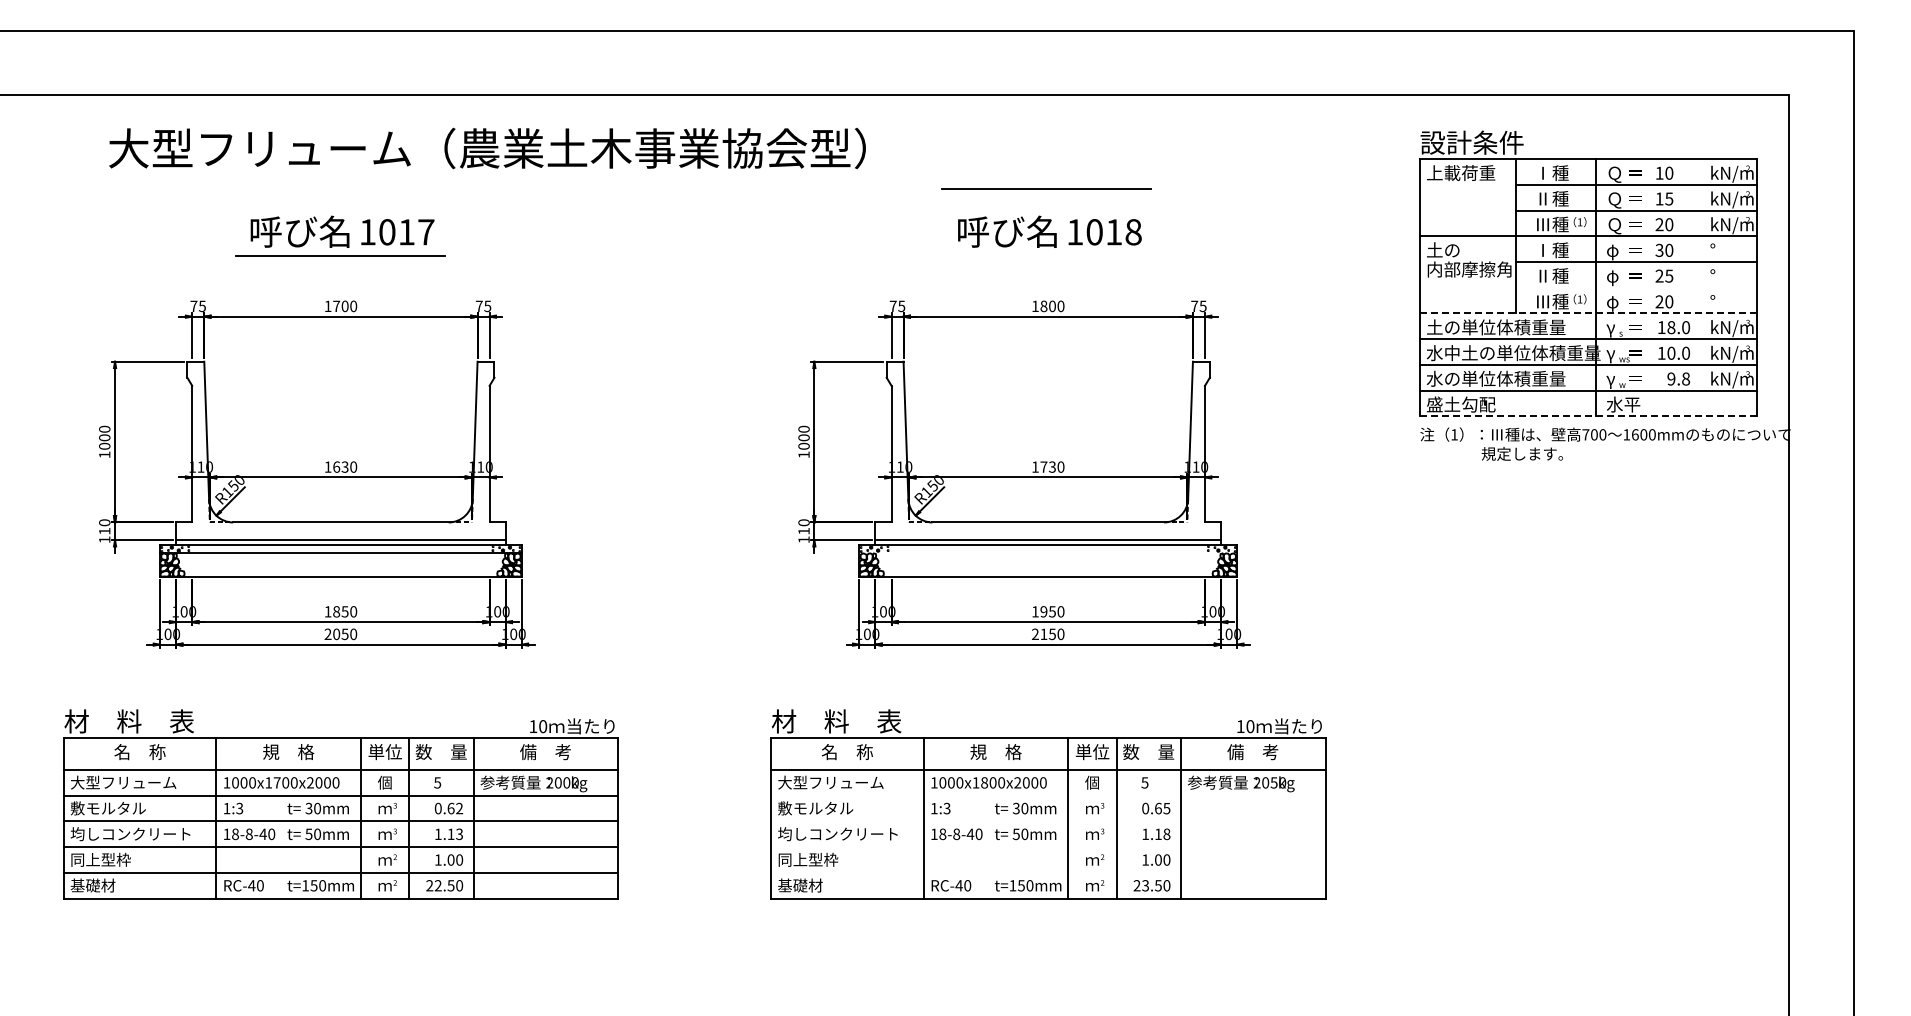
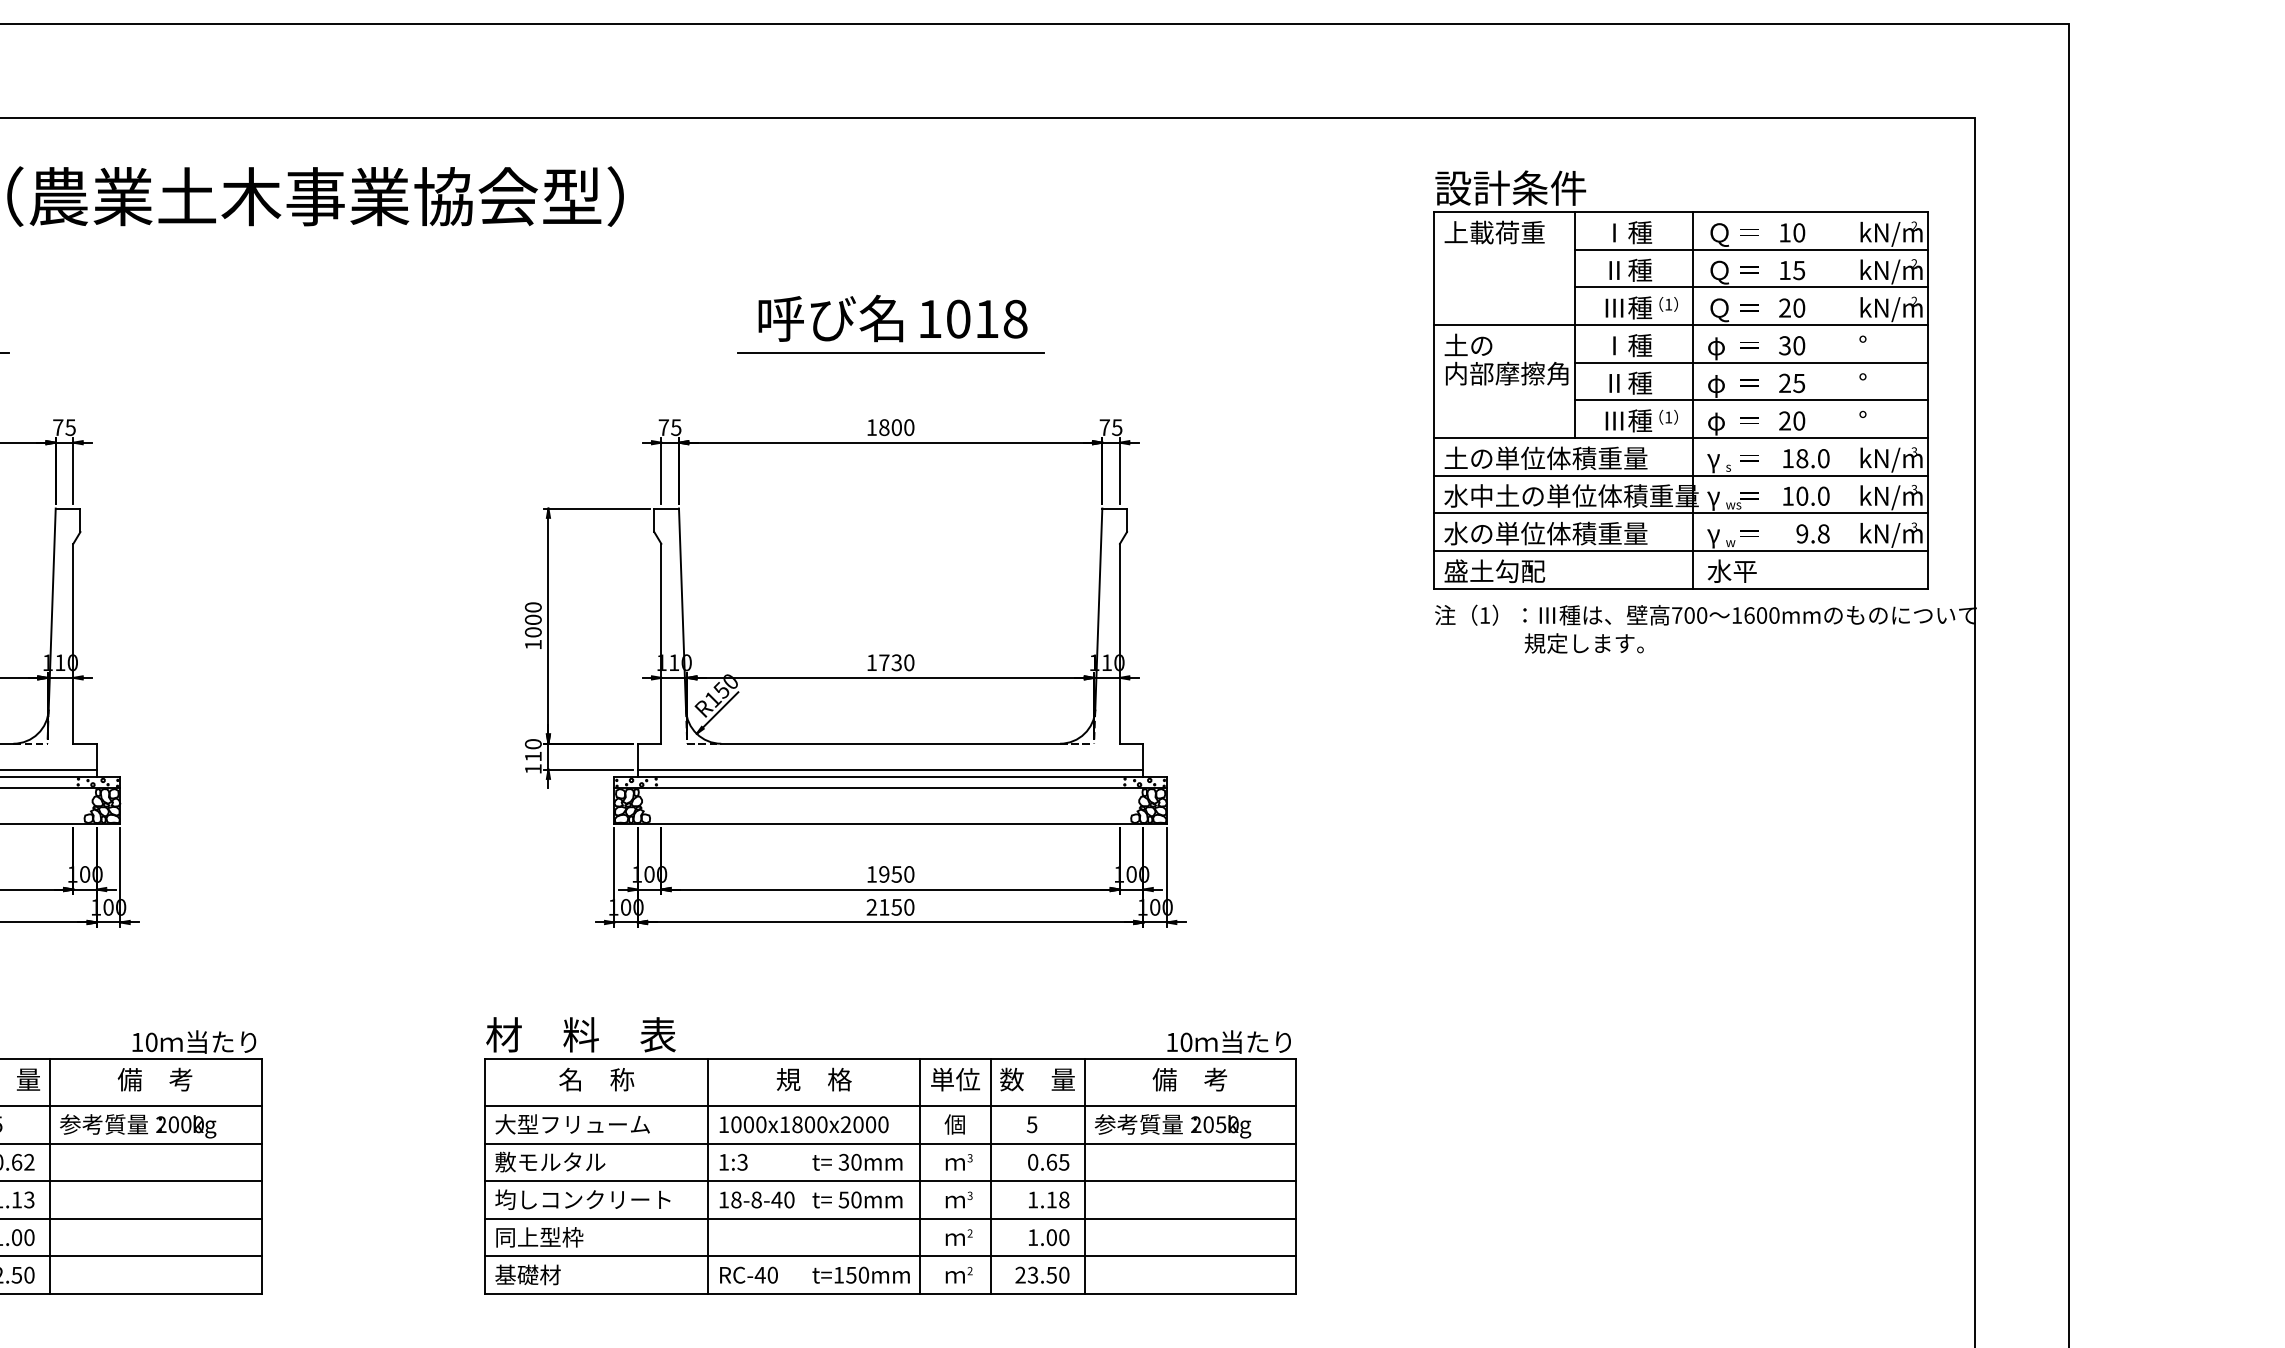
line: (1046, 188) -> (890, 353), moved
line: (1636, 287) -> (1751, 399), added
line: (1588, 313) -> (1681, 438), dashed -> solid
line: (1588, 416) -> (1681, 588), dashed -> solid
line: (1048, 553) -> (890, 789), added
line: (1047, 795) -> (889, 1143), added
line: (1047, 821) -> (889, 1181), added
line: (1047, 847) -> (889, 1219), added
line: (1047, 872) -> (889, 1255), added

